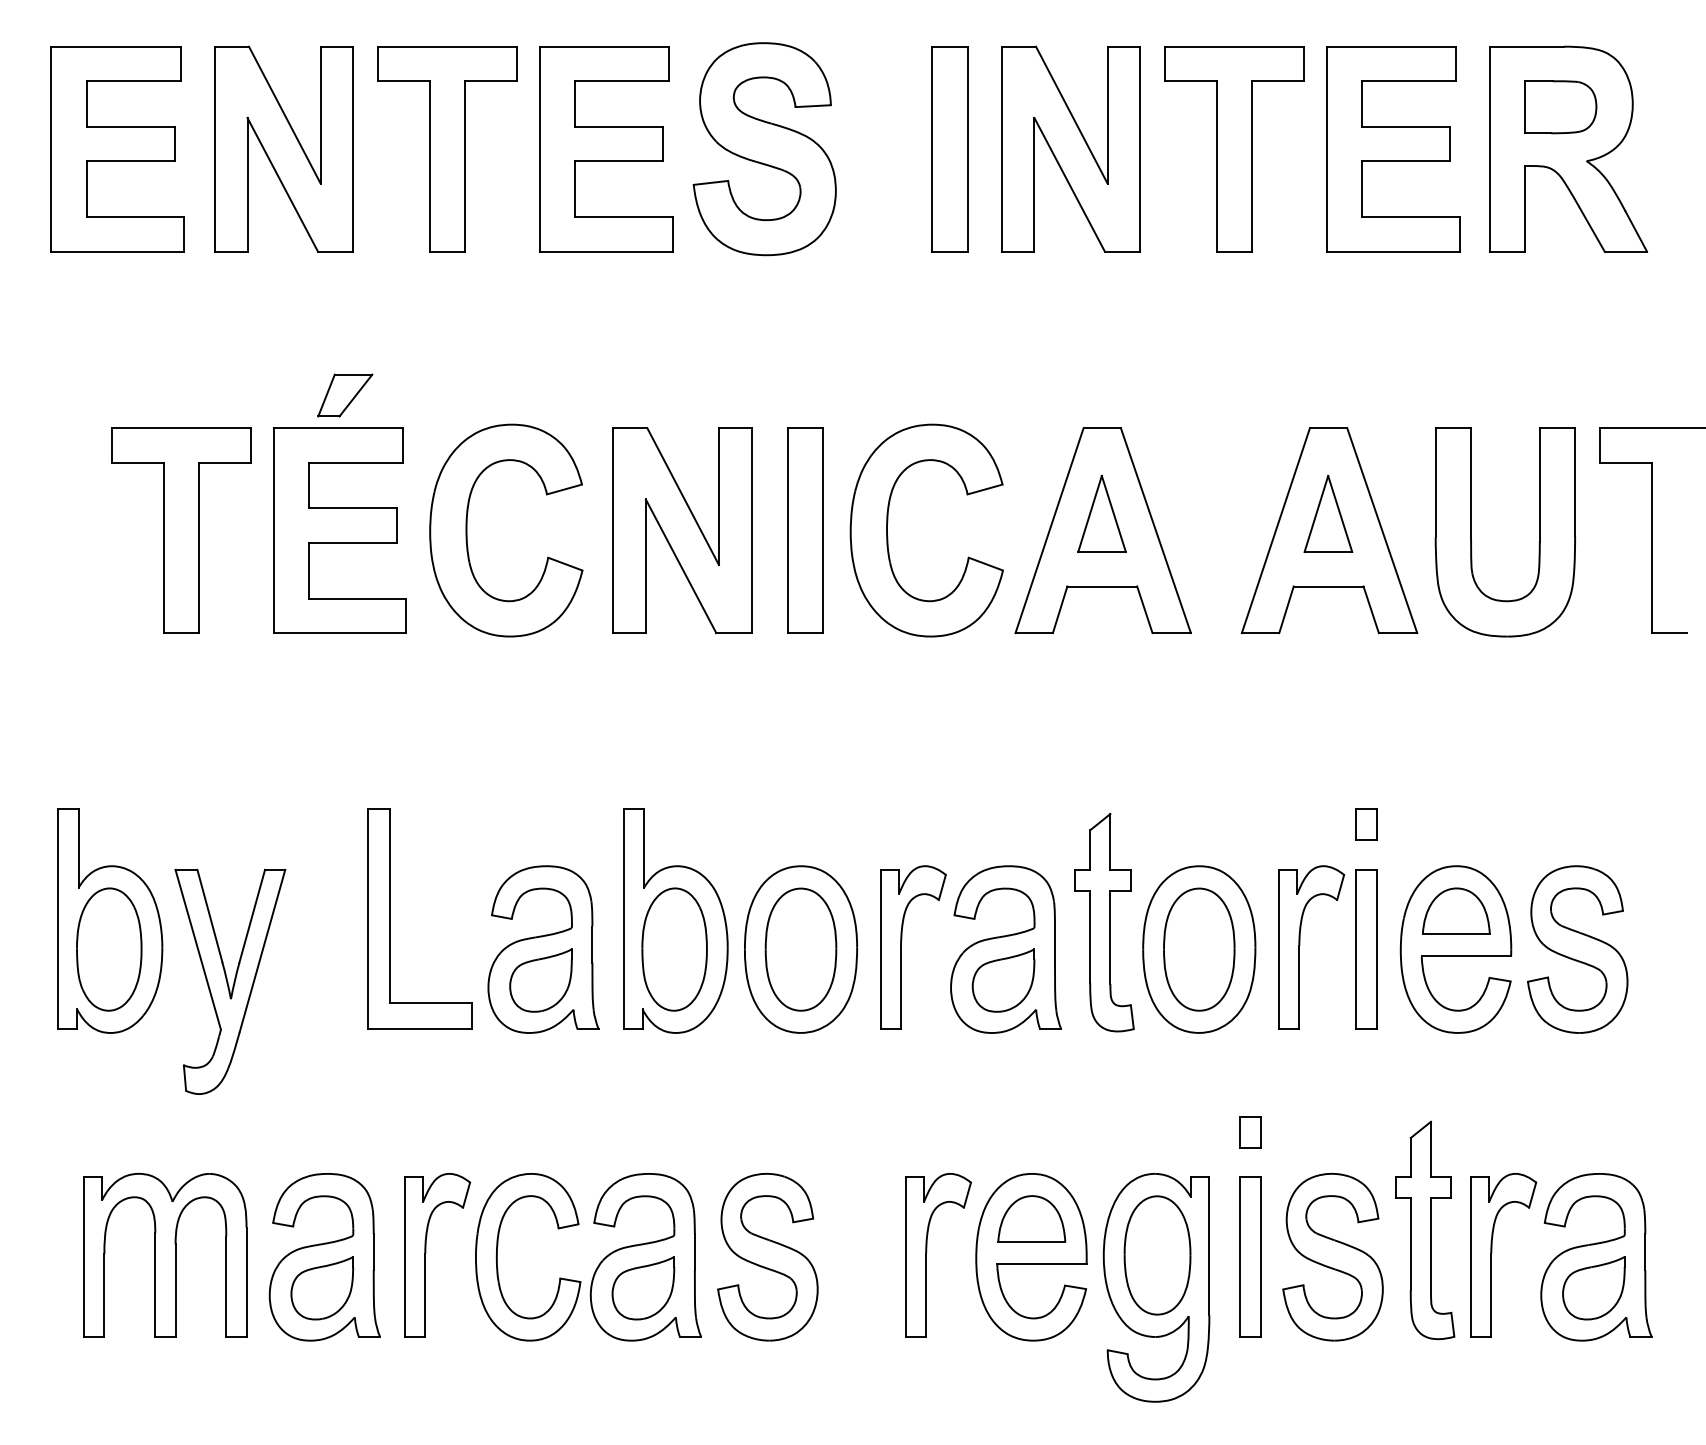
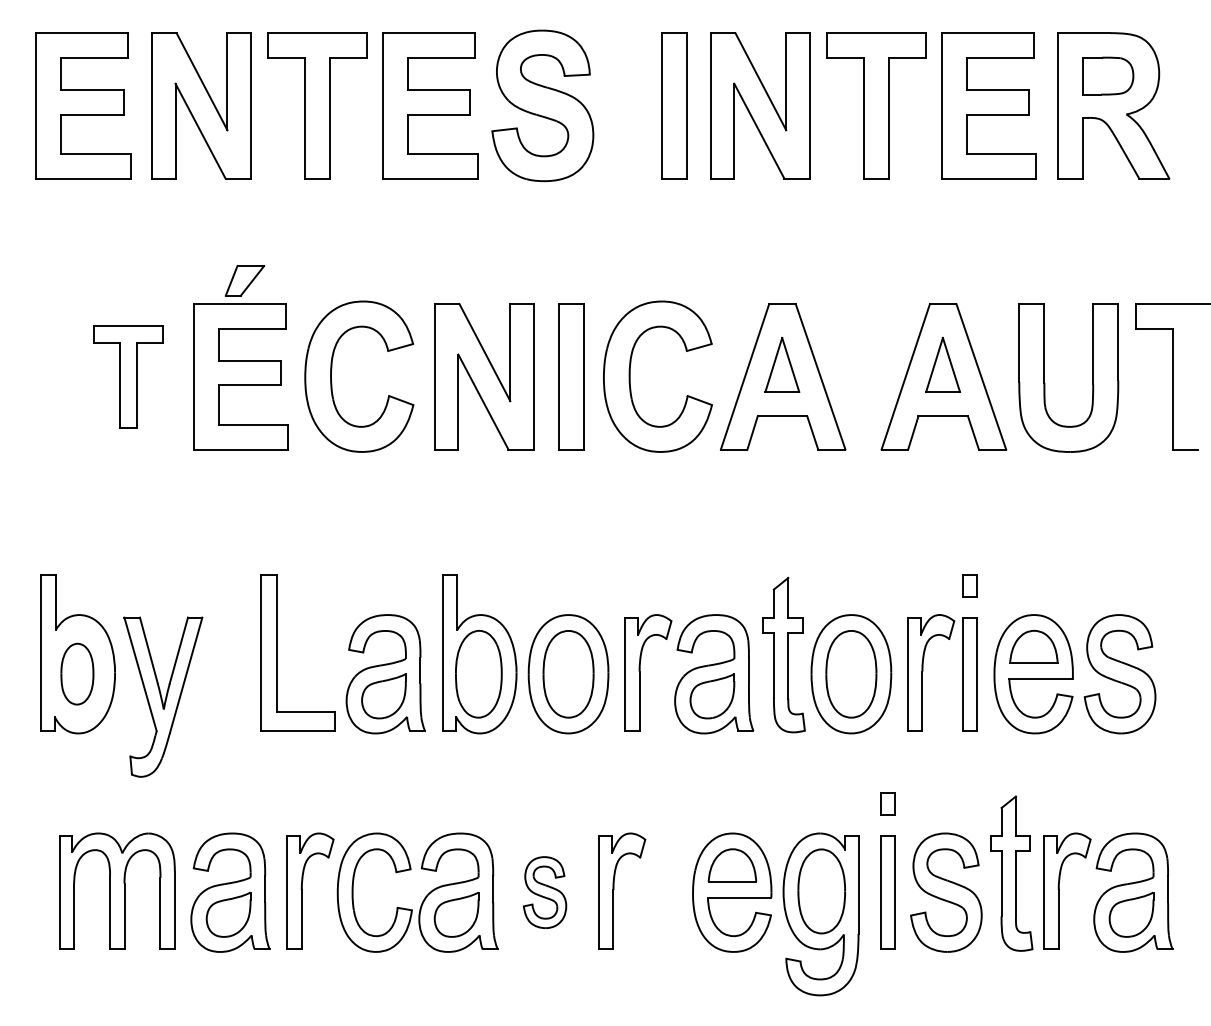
part: (181, 530) -> (128, 376), size x0.7
part: (109, 948) -> (77, 673), size x0.7
part: (927, 1252) -> (614, 889), moved
part: (767, 1256) -> (544, 892), size x0.6

